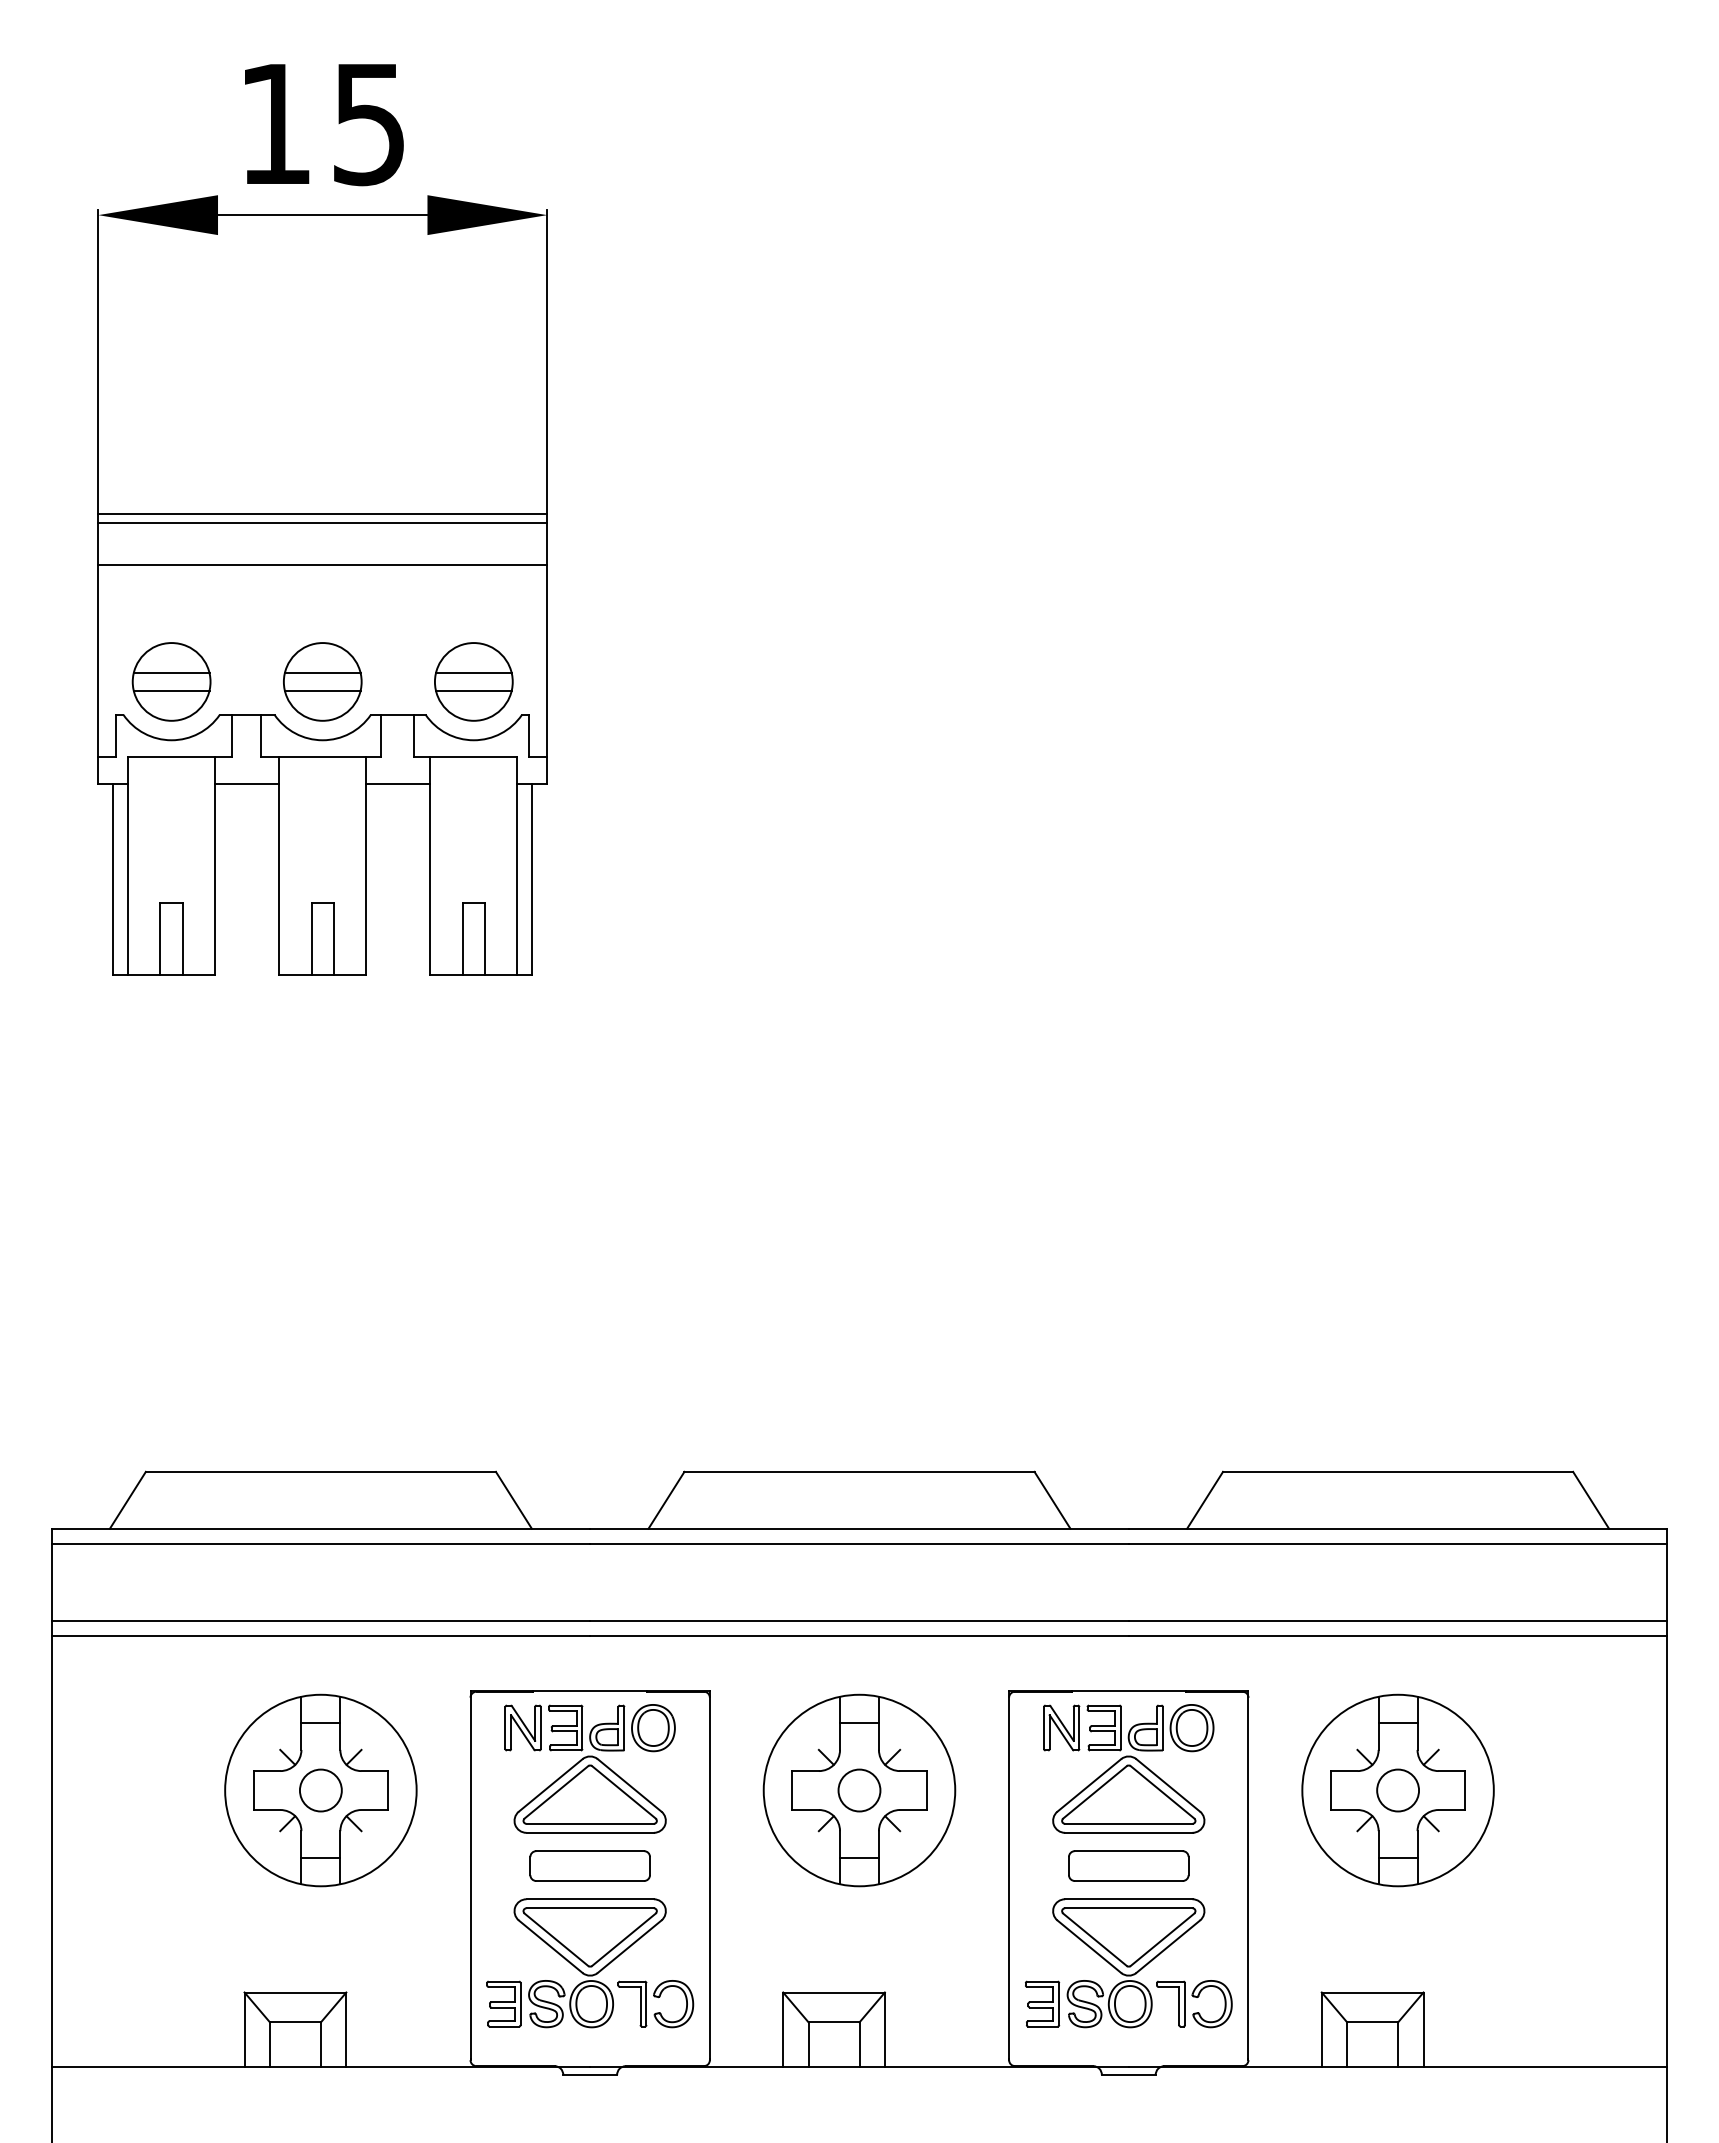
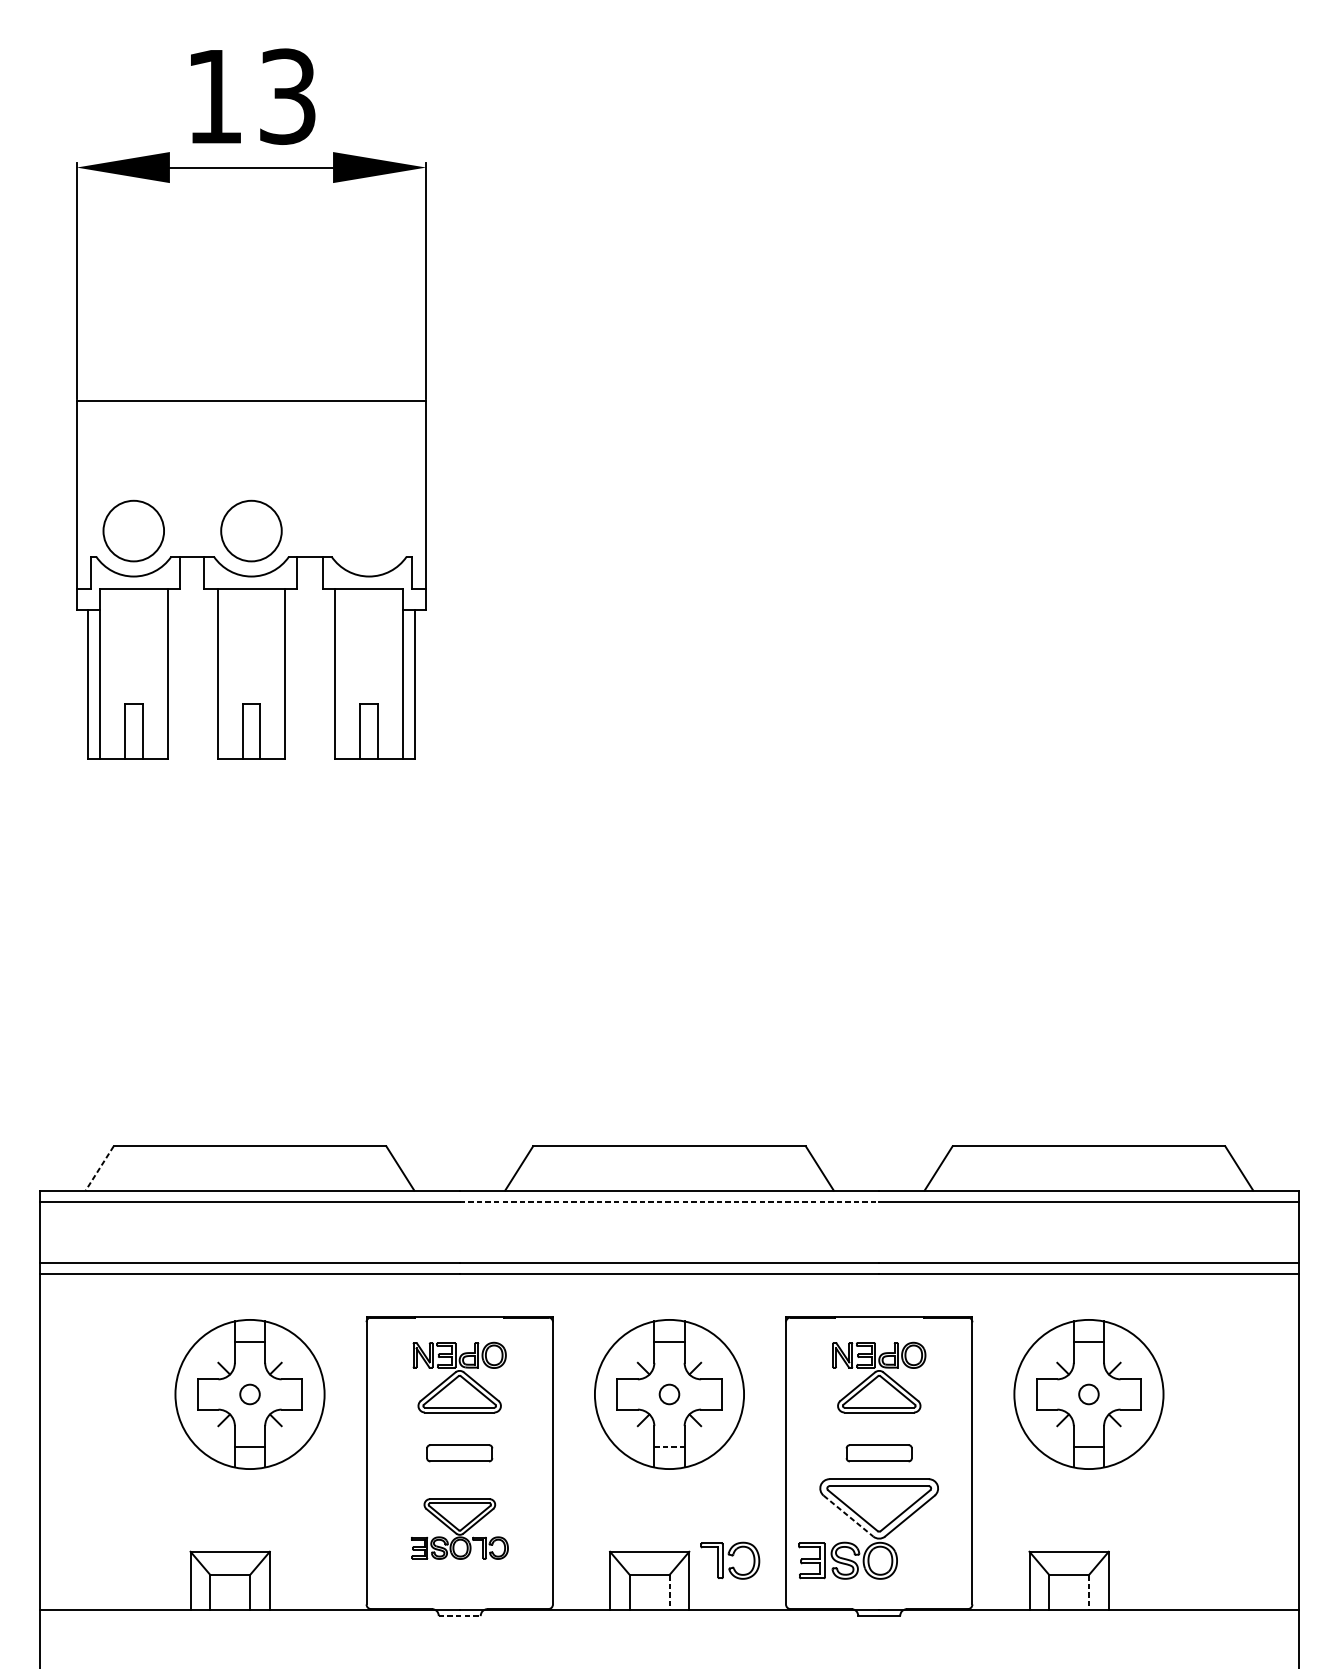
text: (369, 123) -> (287, 96), 15 -> 13
line: (322, 523) -> (251, 407), removed
line: (322, 565) -> (251, 440), removed
line: (171, 672) -> (133, 523), removed
line: (322, 672) -> (251, 523), removed
part: (473, 681) -> (368, 530), removed
line: (171, 690) -> (133, 537), removed
line: (322, 690) -> (251, 537), removed
line: (247, 783) -> (192, 610), removed
line: (398, 783) -> (310, 610), removed
line: (127, 1500) -> (99, 1168), solid -> dashed
line: (859, 1543) -> (669, 1202), solid -> dashed
part: (589, 1768) -> (459, 1377), size x0.7
part: (1128, 1768) -> (878, 1377), size x0.7
circle: (320, 1790) -> (249, 1394), size x0.6
circle: (859, 1790) -> (669, 1394), size x0.6
circle: (1398, 1790) -> (1089, 1394), size x0.6
line: (859, 1857) -> (669, 1446), solid -> dashed
part: (589, 1865) -> (459, 1452), size x0.7
part: (1128, 1865) -> (878, 1452), size x0.7
line: (1089, 1947) -> (848, 1516), solid -> dashed
part: (590, 1963) -> (460, 1529), size x0.6
part: (1194, 1997) -> (730, 1555), moved
line: (859, 2045) -> (669, 1593), solid -> dashed
line: (1398, 2045) -> (1089, 1593), solid -> dashed
line: (590, 2075) -> (460, 1616), solid -> dashed

